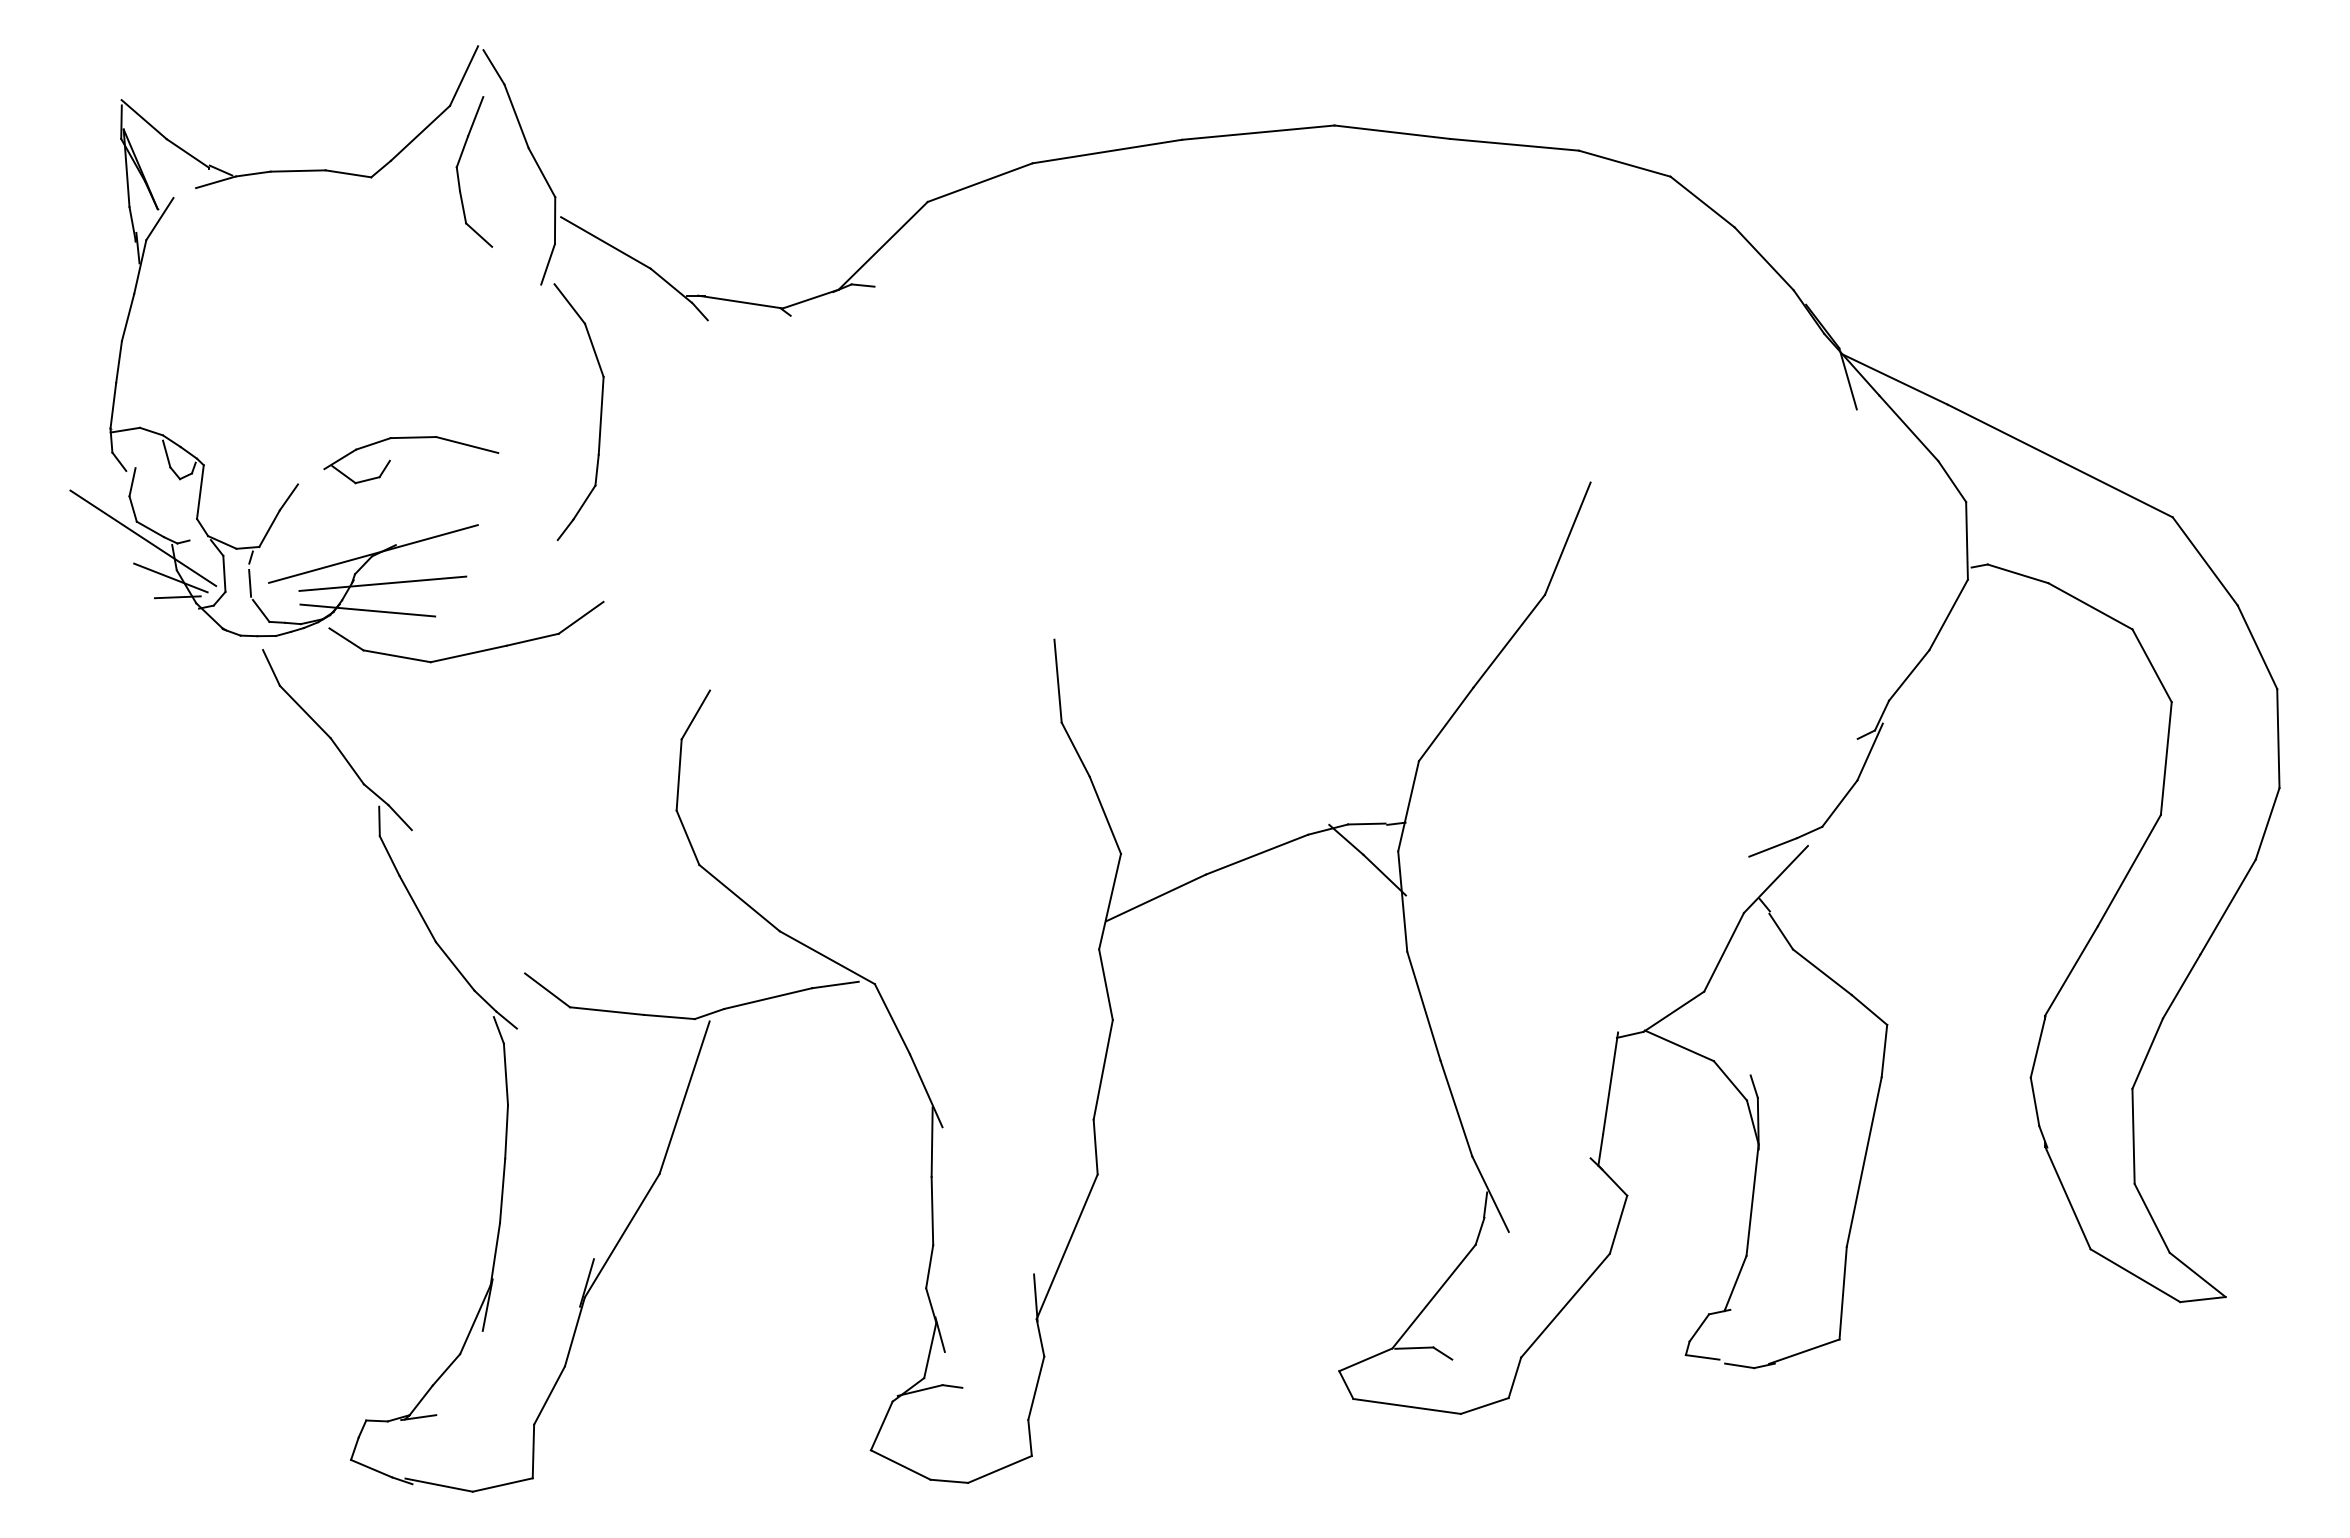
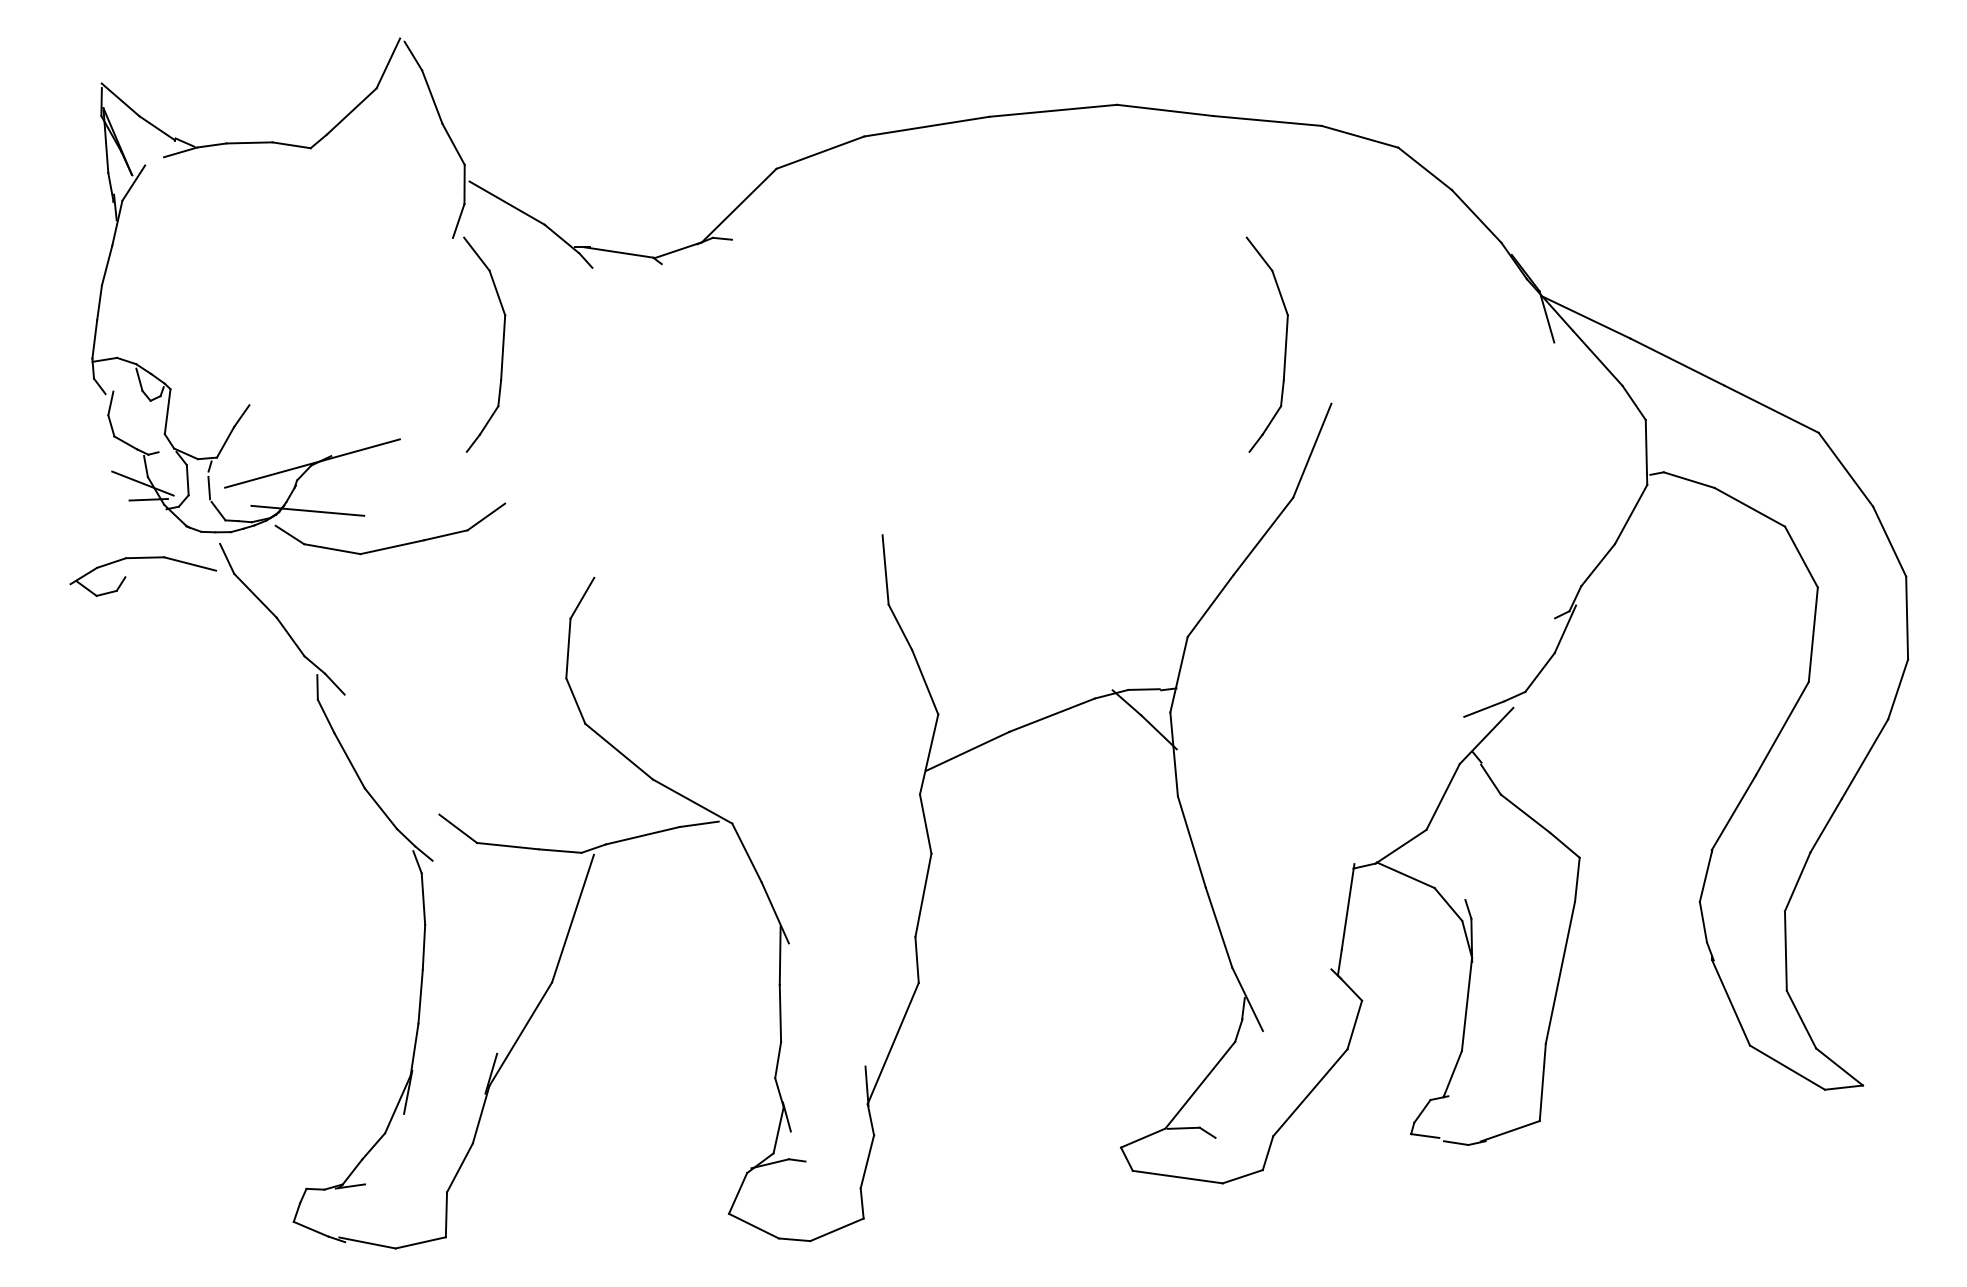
part: (458, 171) -> (383, 143), removed
part: (1535, 411) -> (1285, 344), added
part: (390, 460) -> (125, 576), moved
line: (143, 538) -> (120, 450), removed
line: (382, 583) -> (320, 488), removed

